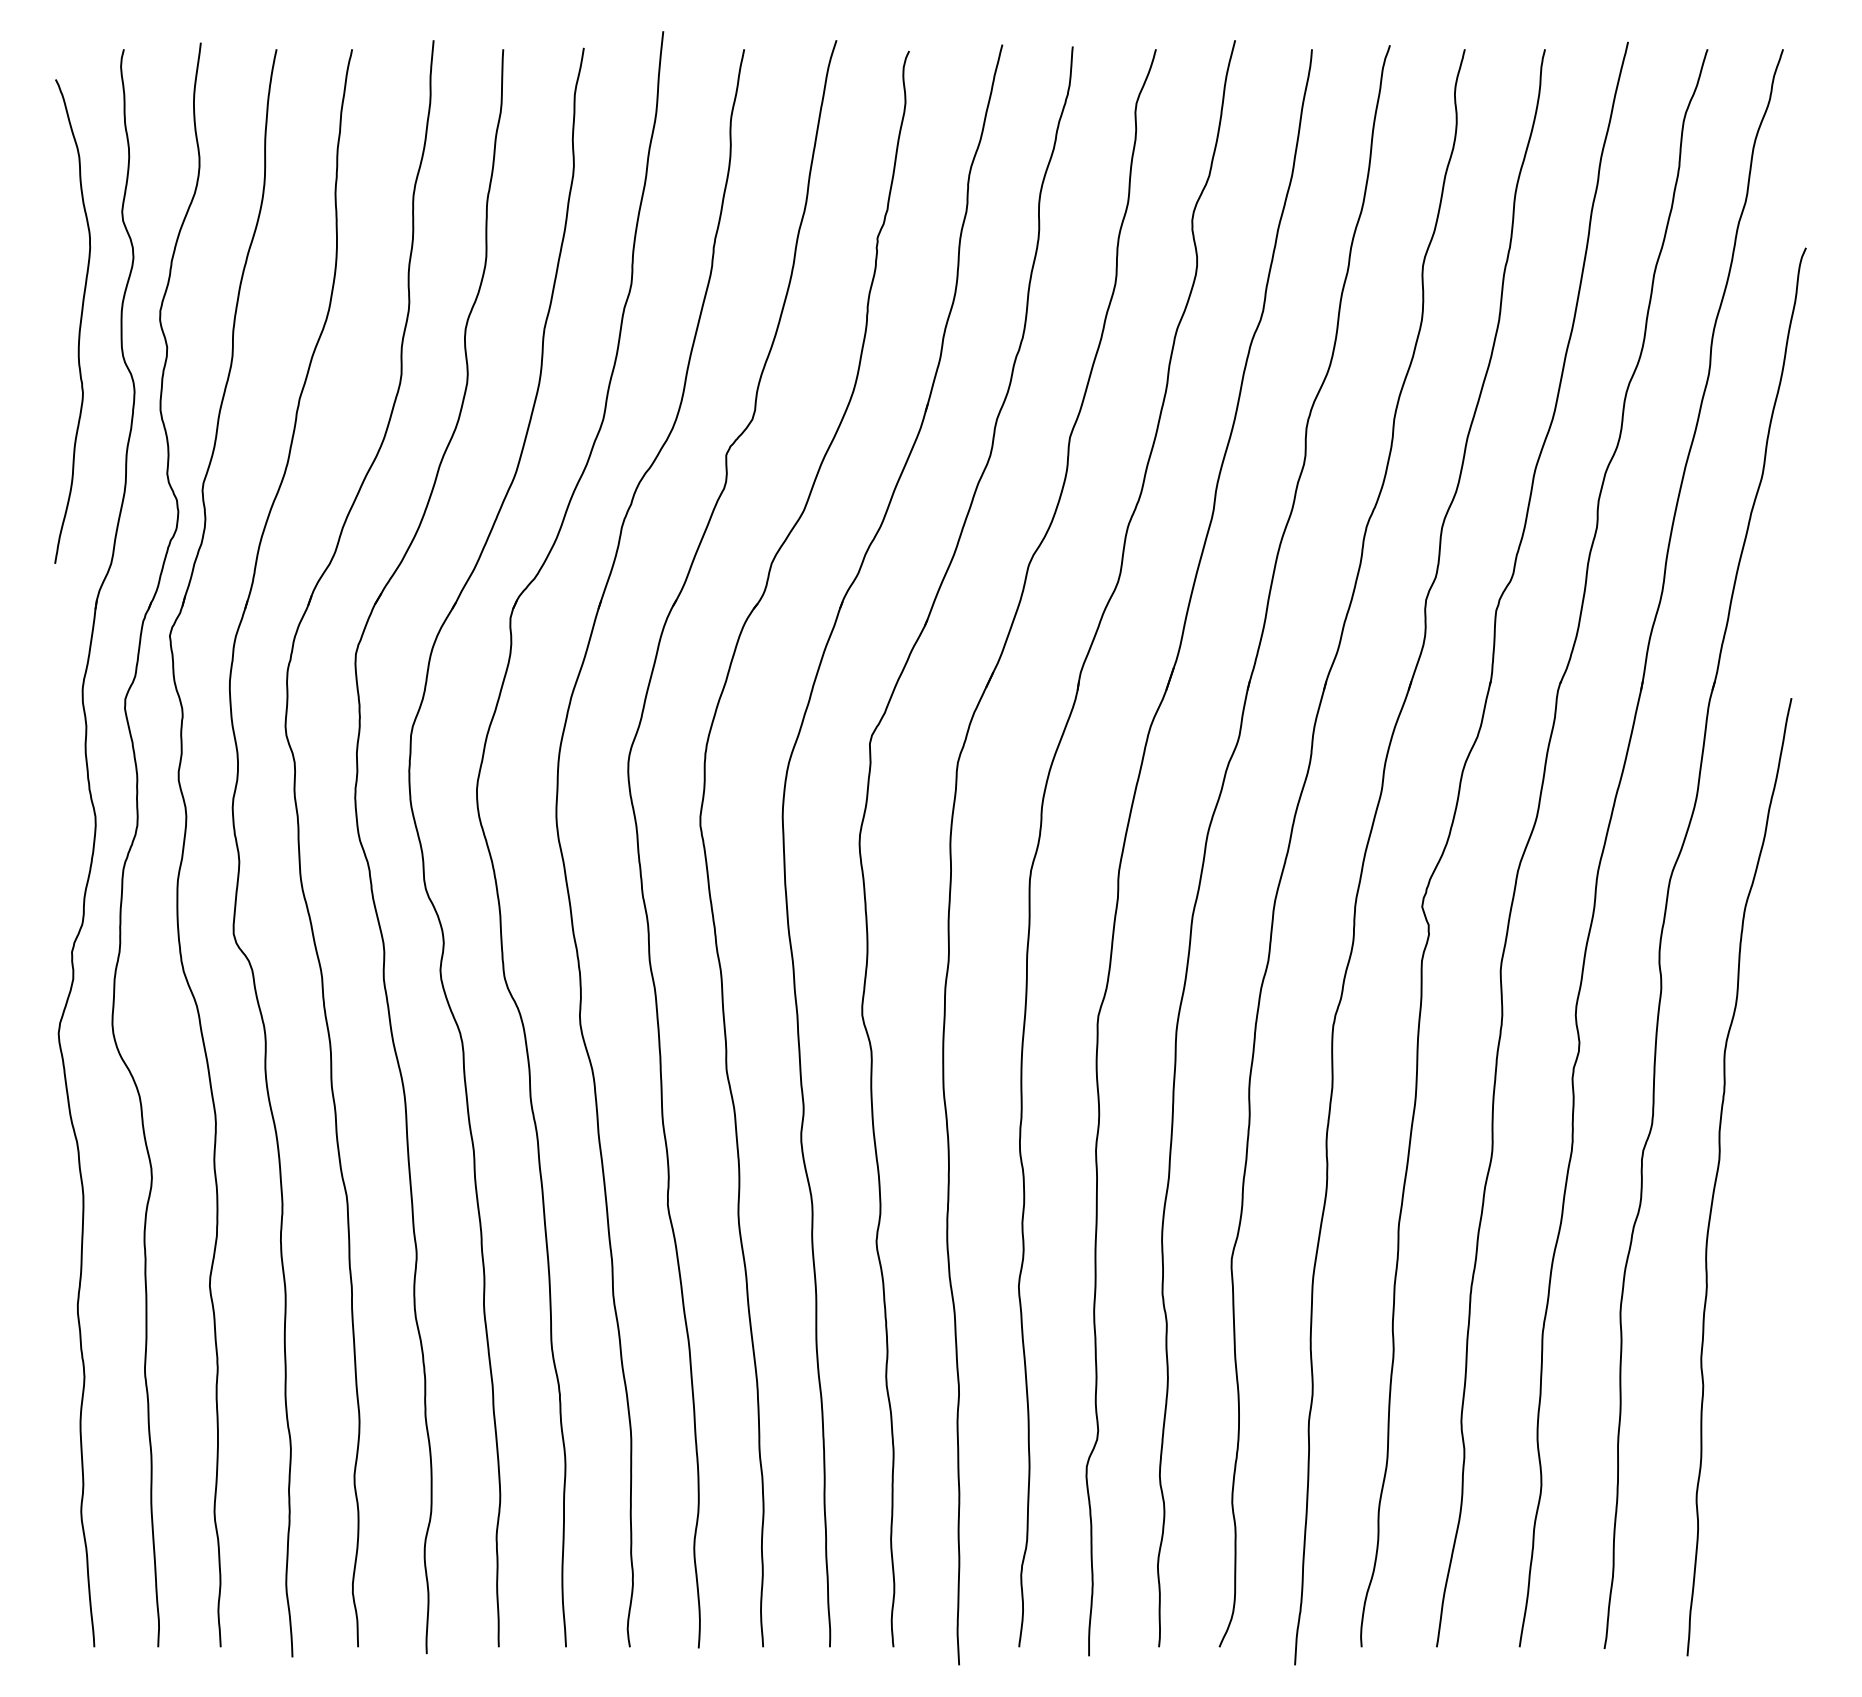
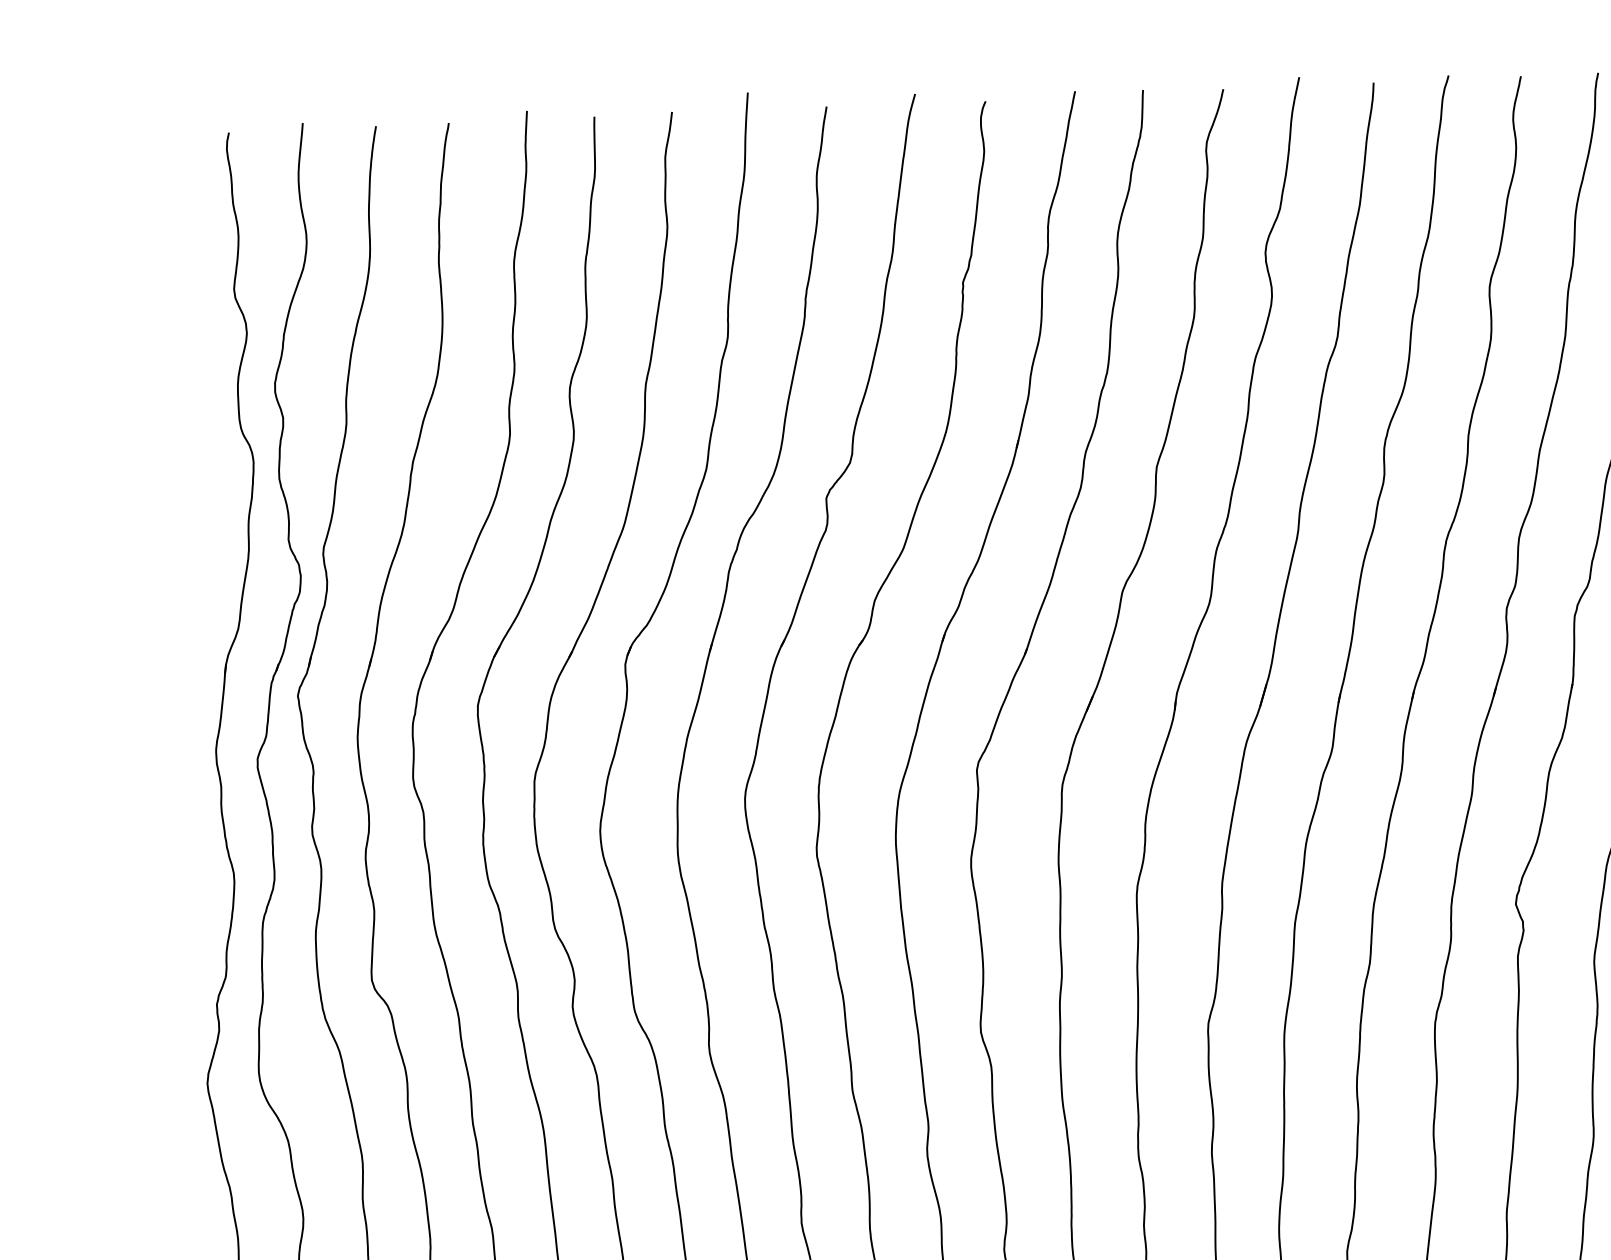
curve: (79, 323) -> (197, 398), removed

